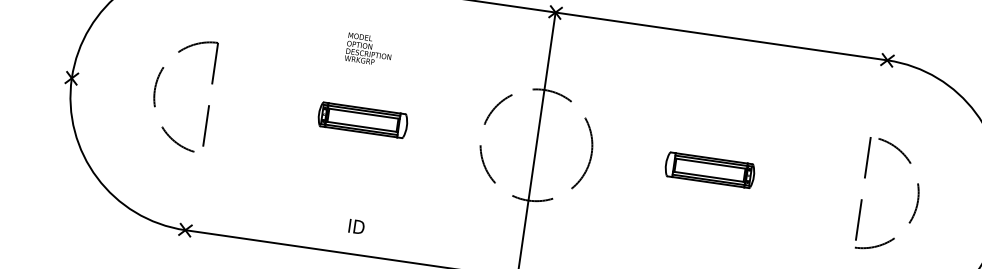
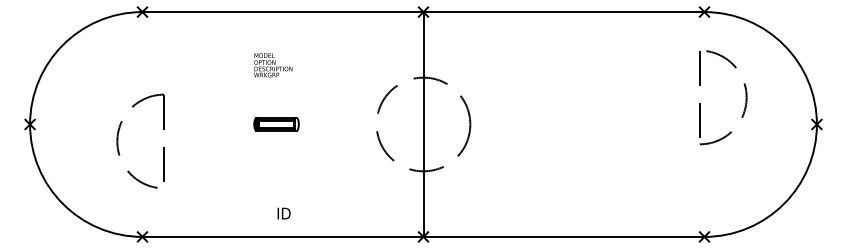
part: (156, 89) -> (118, 140), moved
part: (362, 120) -> (276, 124), size x0.6
part: (710, 170) -> (570, 124), removed
part: (916, 200) -> (745, 97), moved

